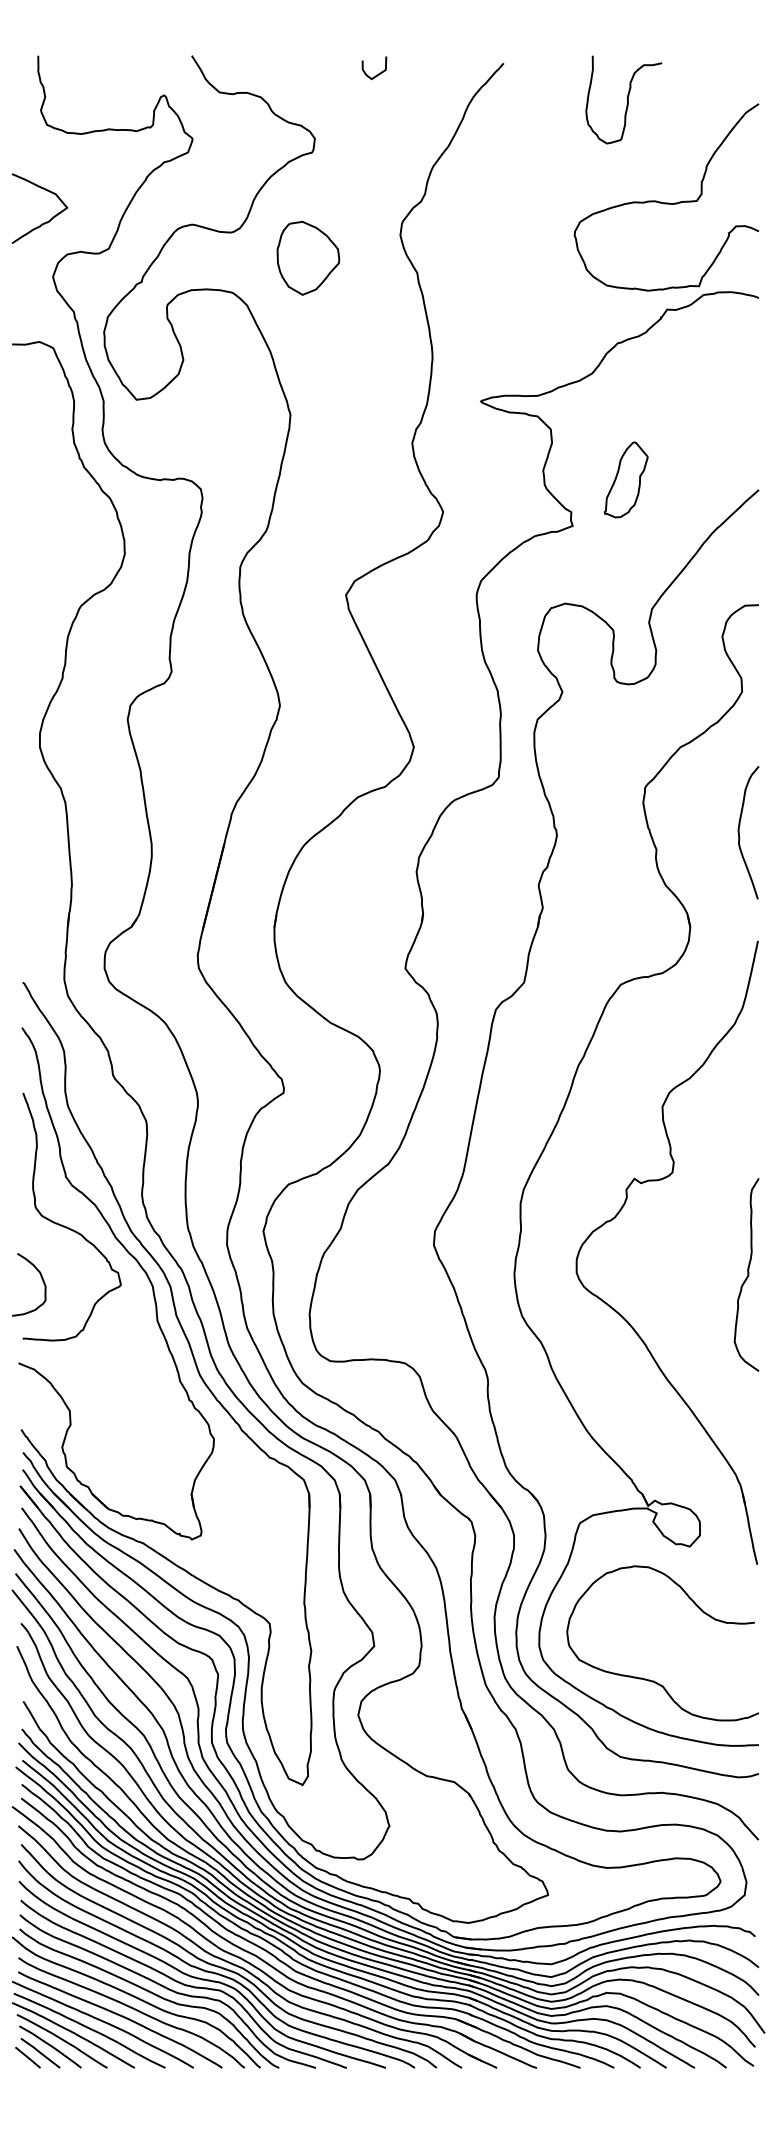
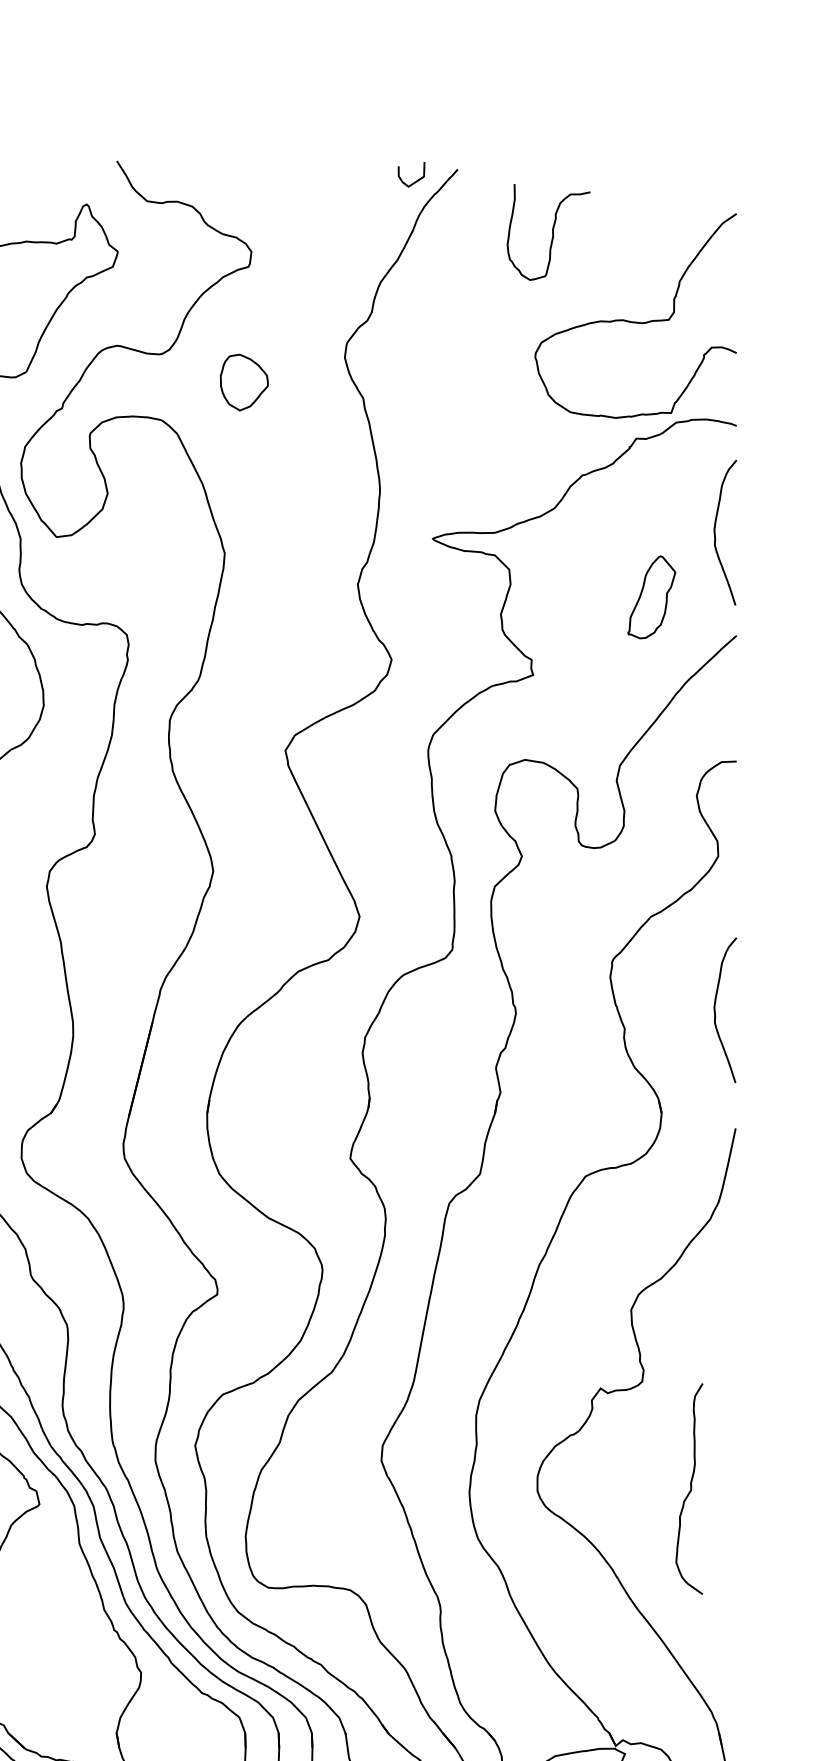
curve: (376, 74) -> (413, 181), moved
curve: (627, 99) -> (552, 231), moved
part: (308, 258) -> (244, 382), size x0.7
curve: (739, 395) -> (715, 532), added
part: (625, 479) -> (650, 596), moved
curve: (747, 1274) -> (690, 1488), moved

